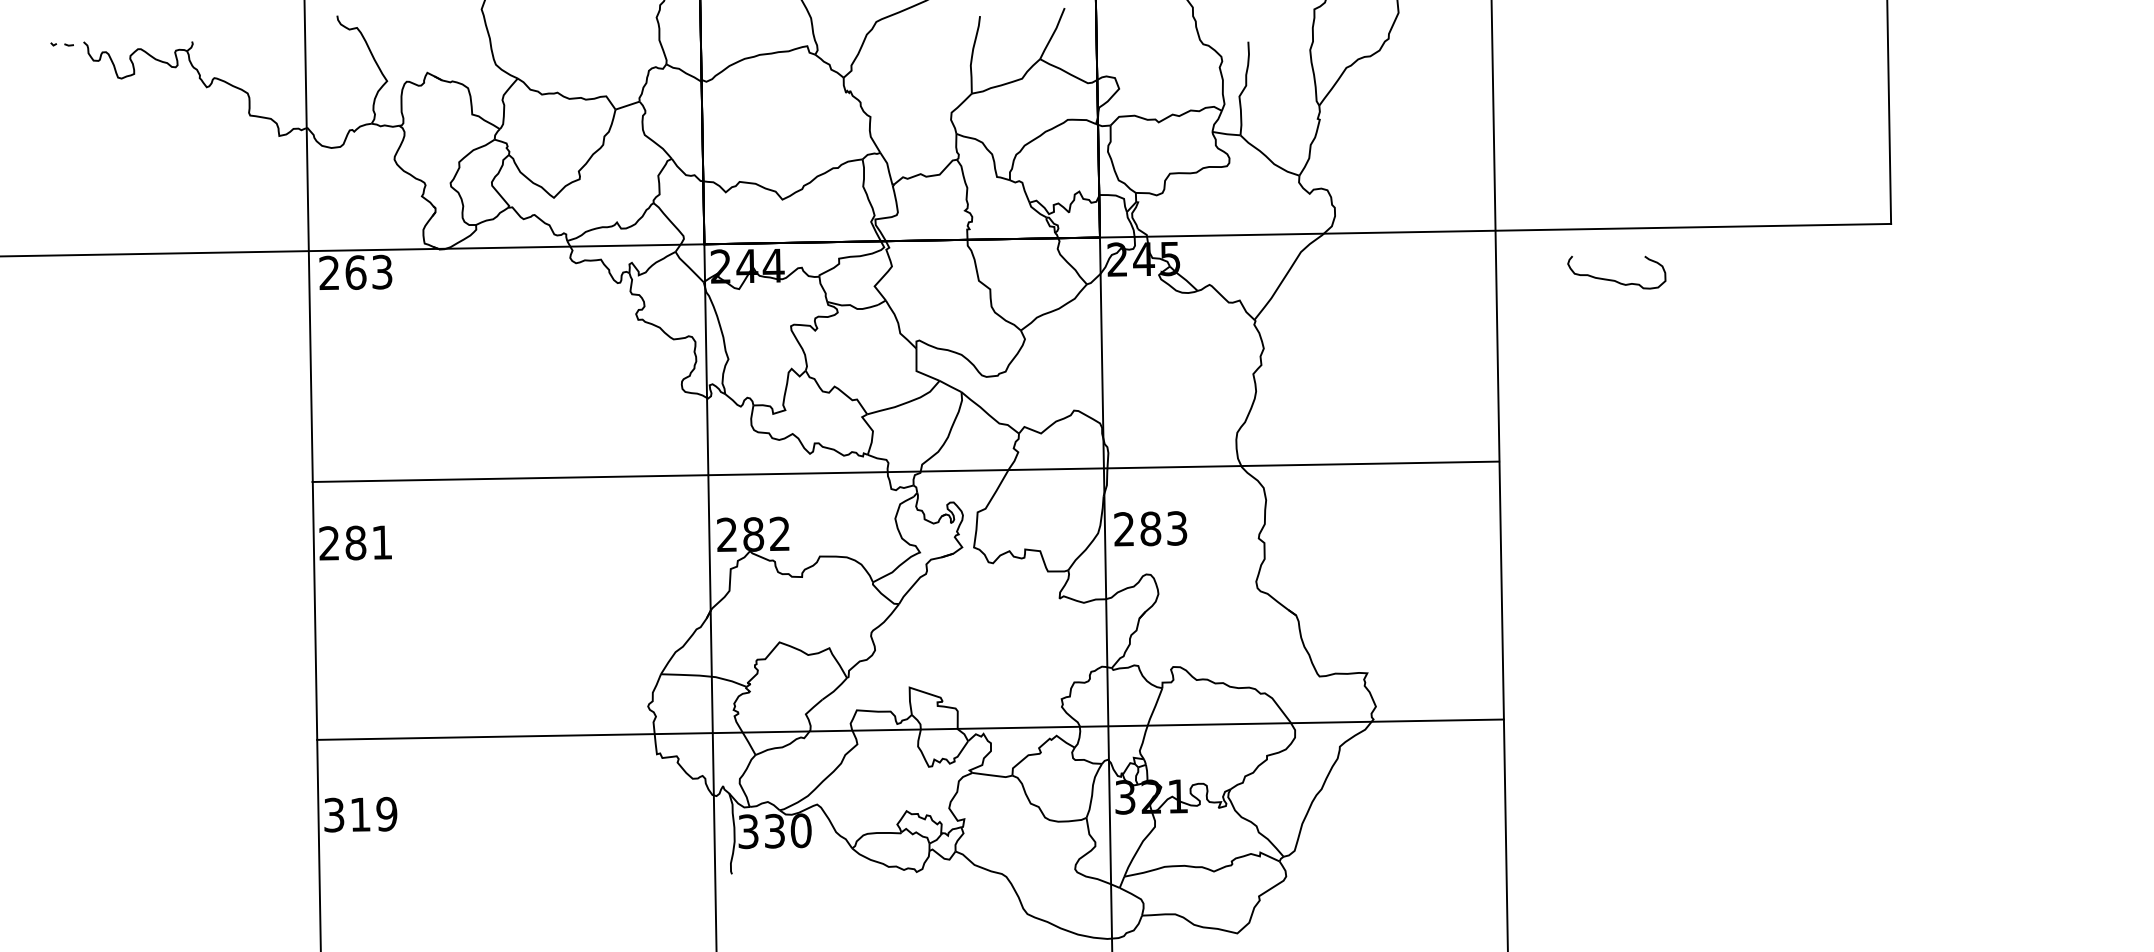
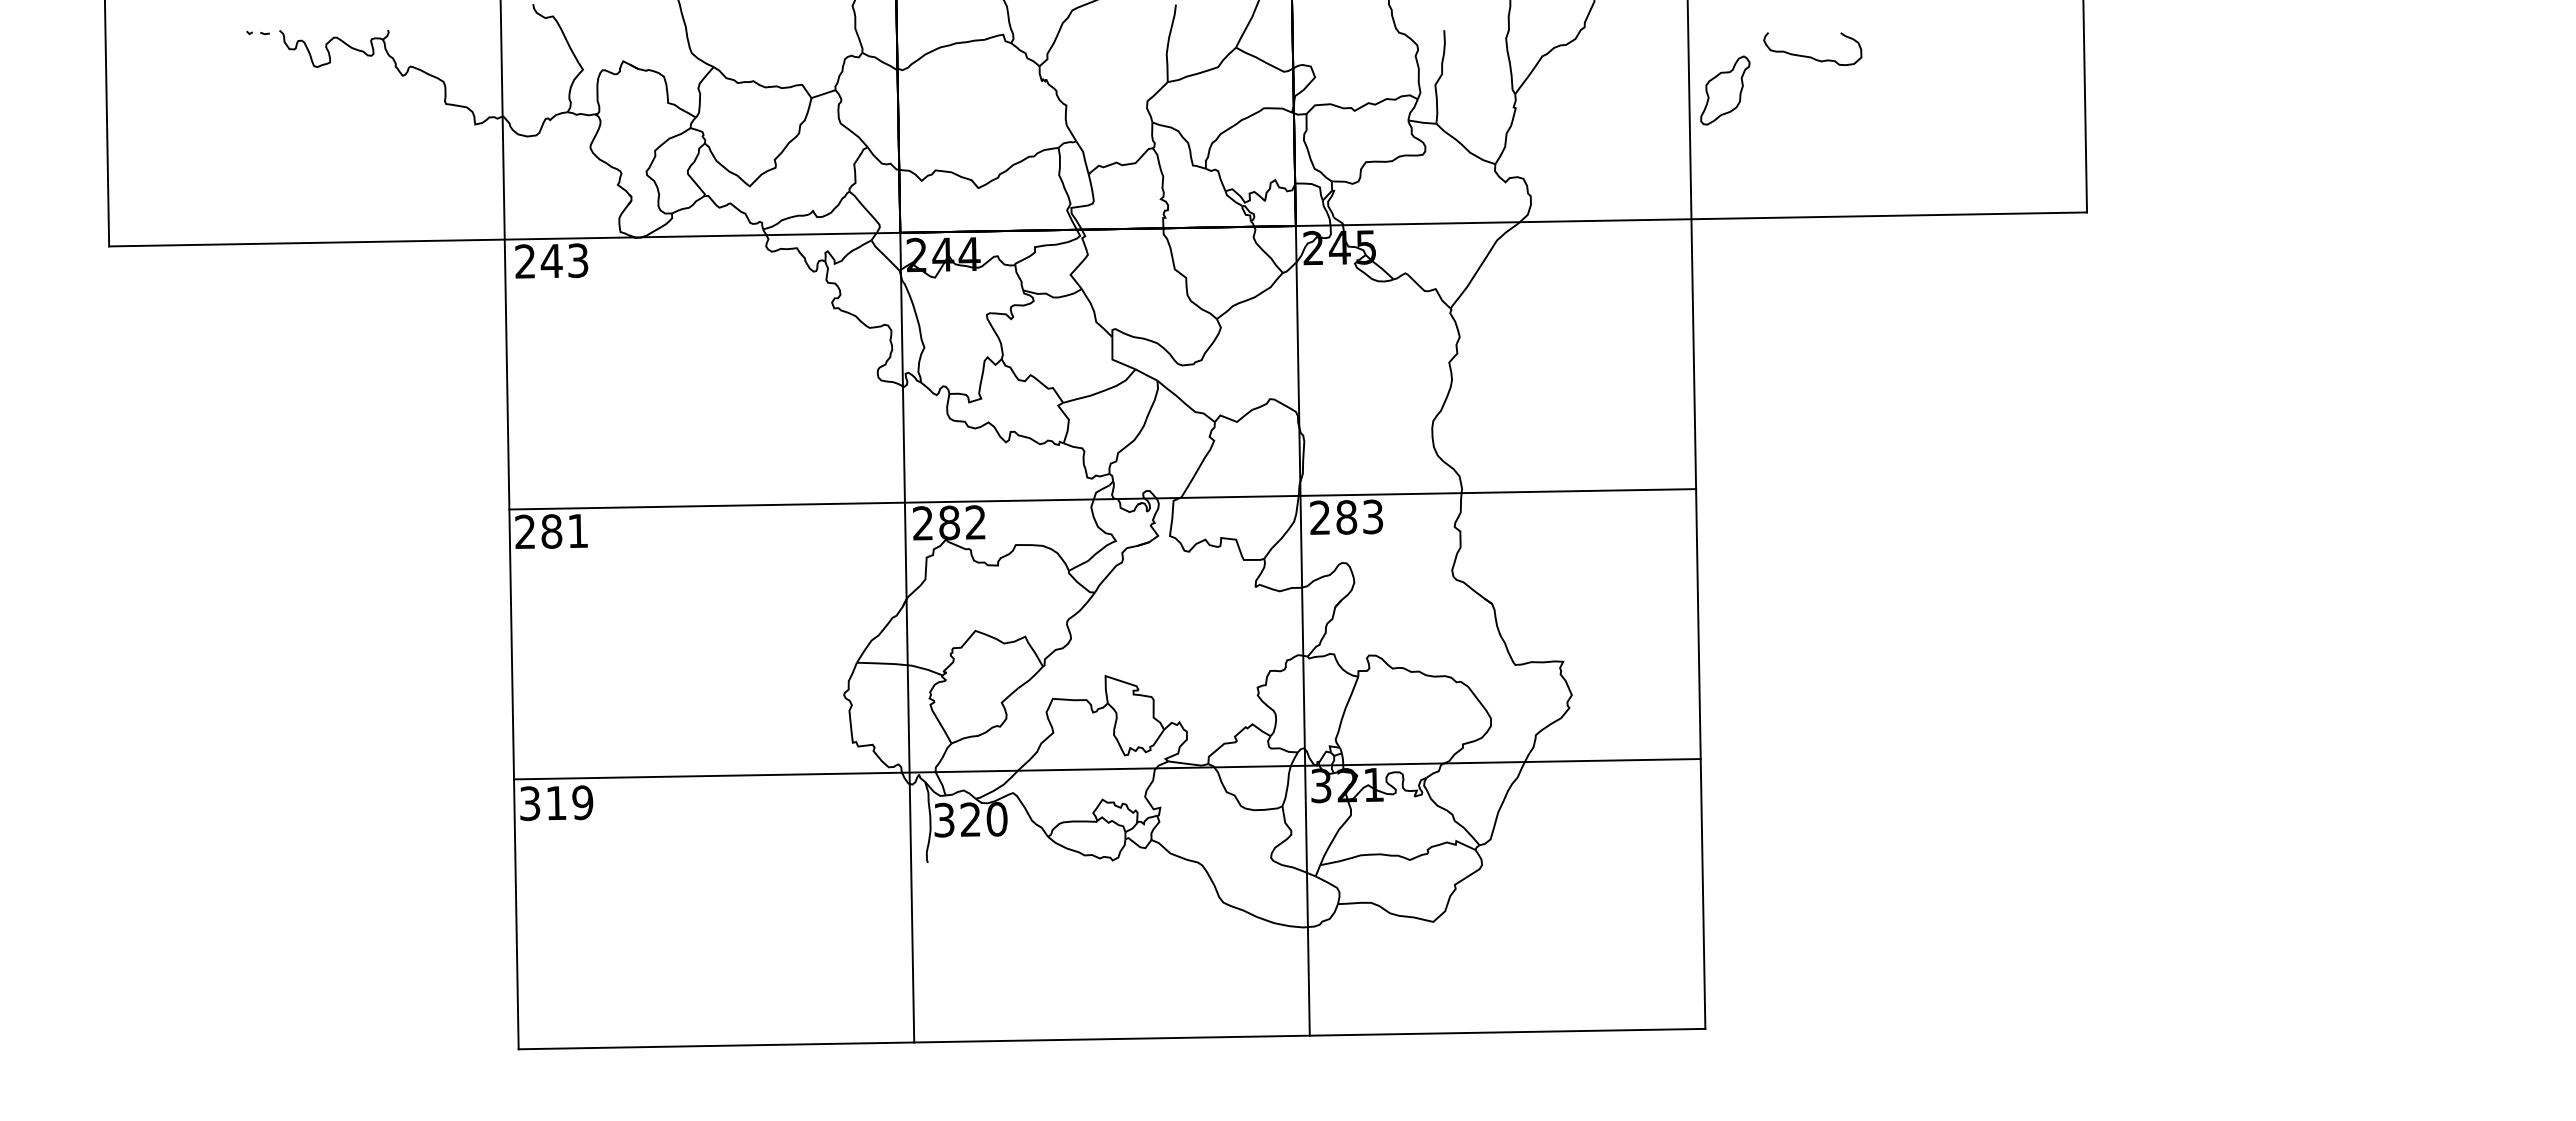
part: (1529, 102) -> (1725, 90), added
text: (355, 272) -> (551, 260), 263 -> 243
curve: (1615, 280) -> (1811, 56), moved
line: (905, 472) -> (1102, 499), moved
line: (910, 730) -> (1107, 769), moved
text: (774, 831) -> (970, 819), 330 -> 320

